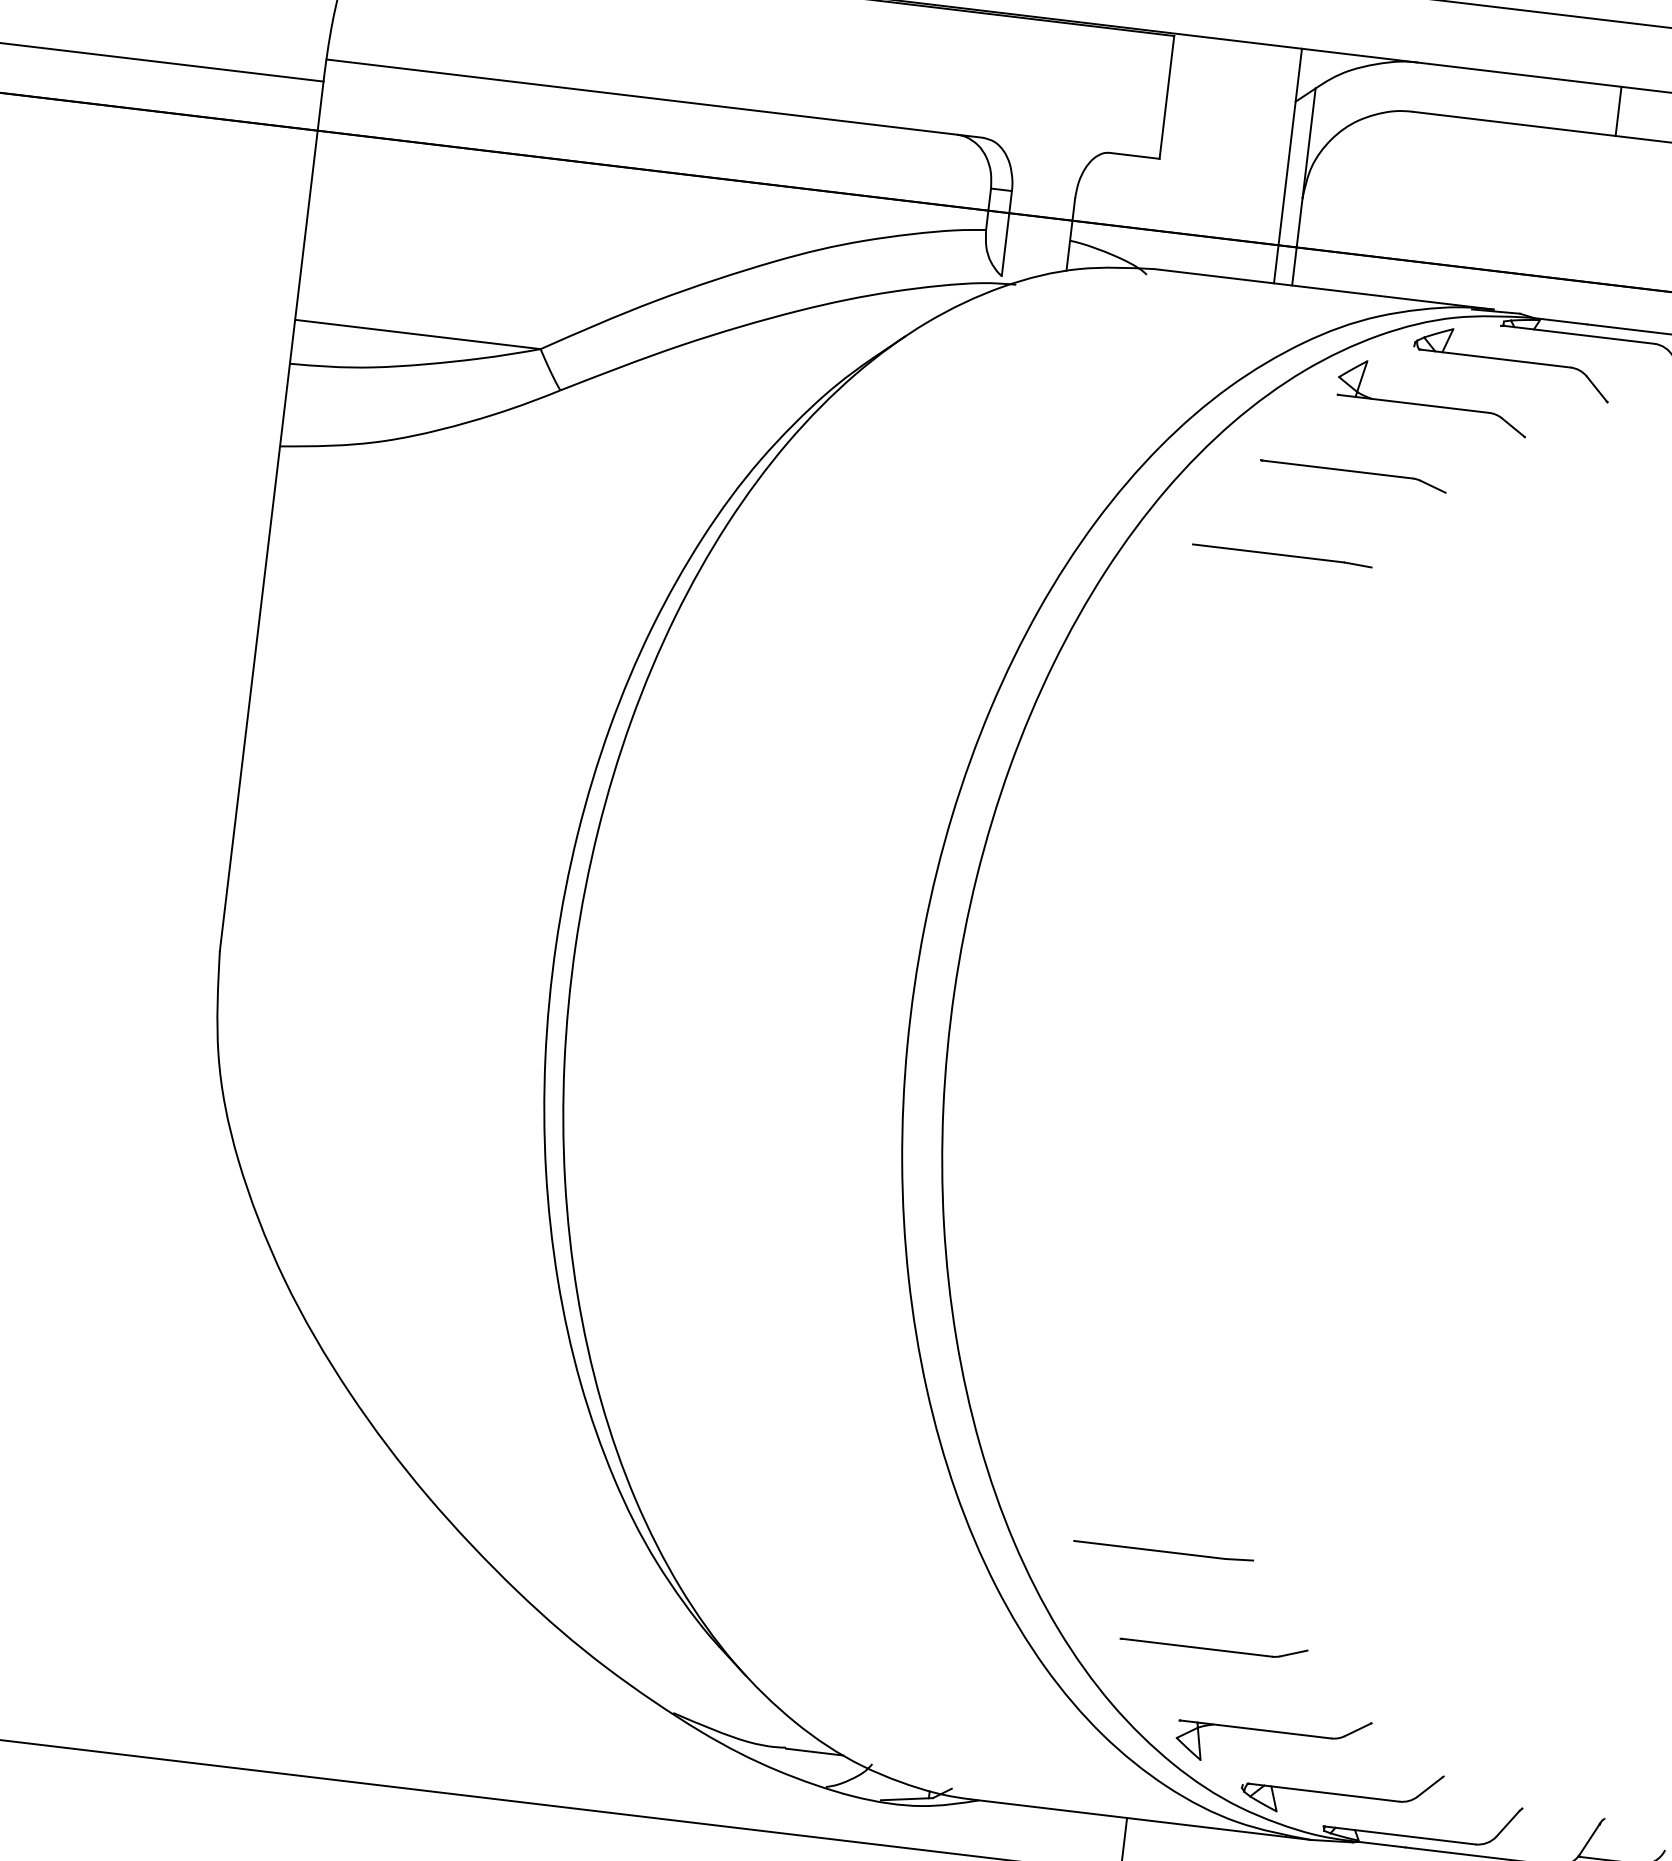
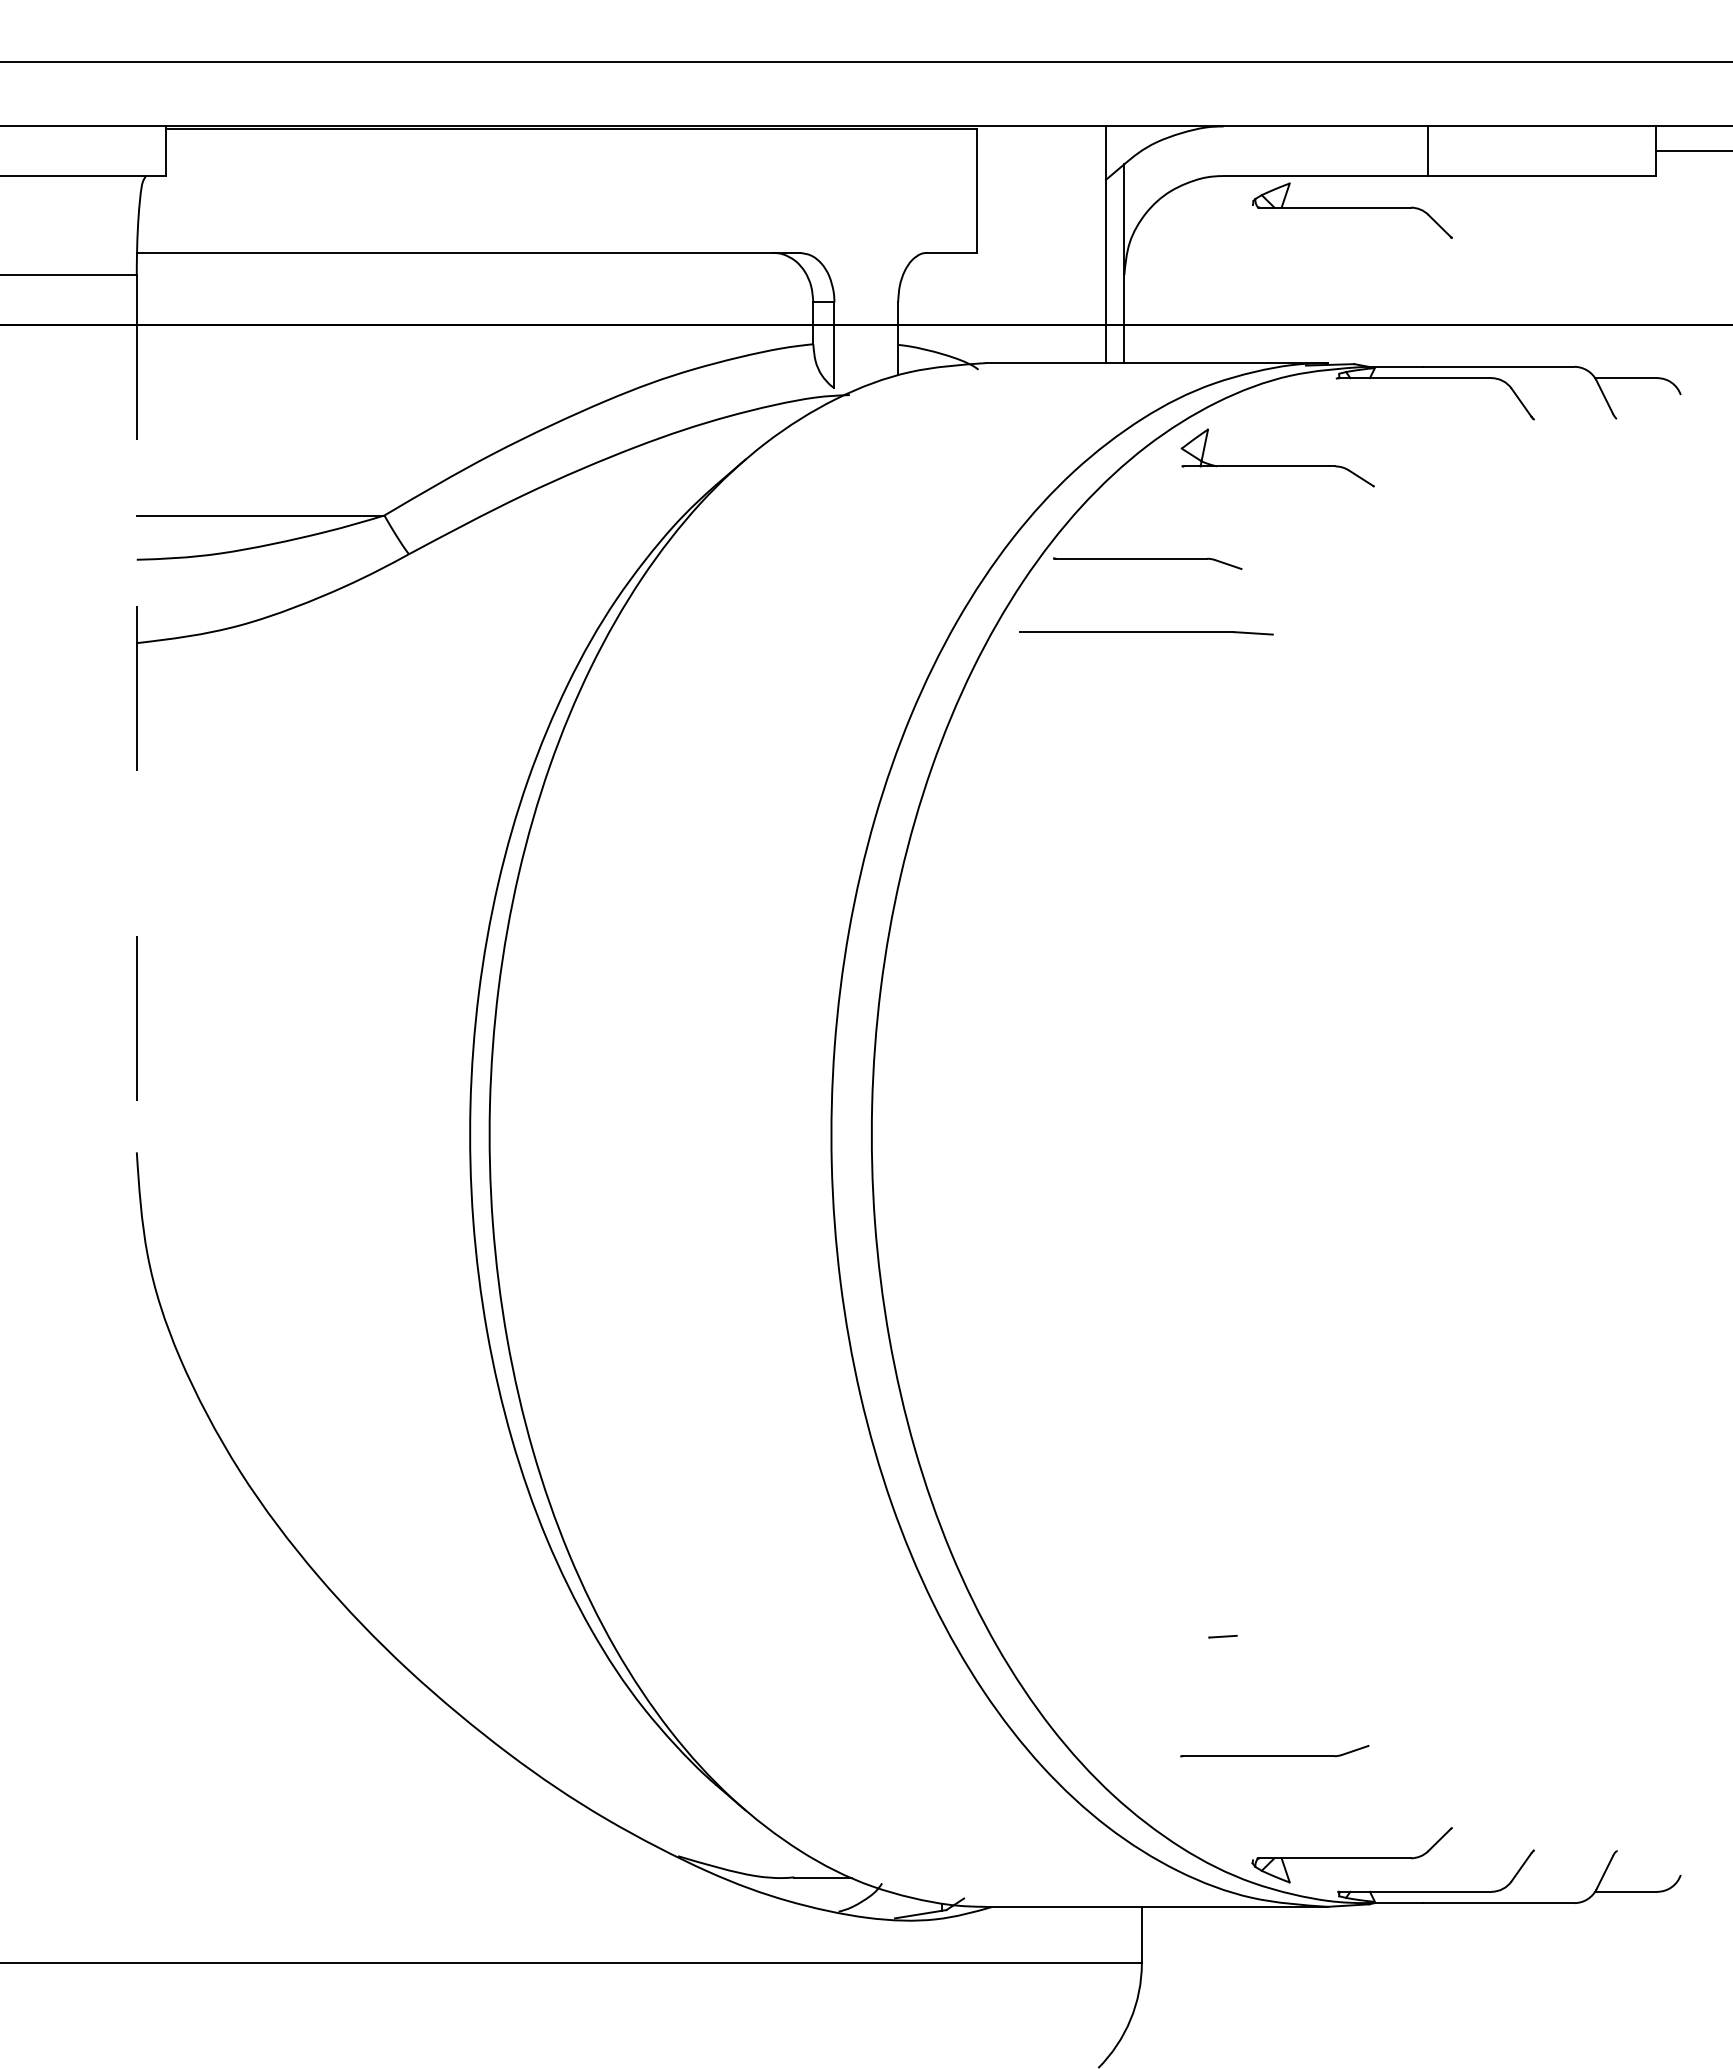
part: (1512, 363) -> (1352, 210), moved
part: (1353, 476) -> (1147, 563), moved
line: (271, 516) -> (136, 713), solid -> dashed
part: (1282, 555) -> (1146, 632), size x1.4
line: (1149, 1549) -> (1132, 1637), removed
part: (1213, 1644) -> (1274, 1751), moved
part: (1273, 1732) -> (1277, 1804), removed

